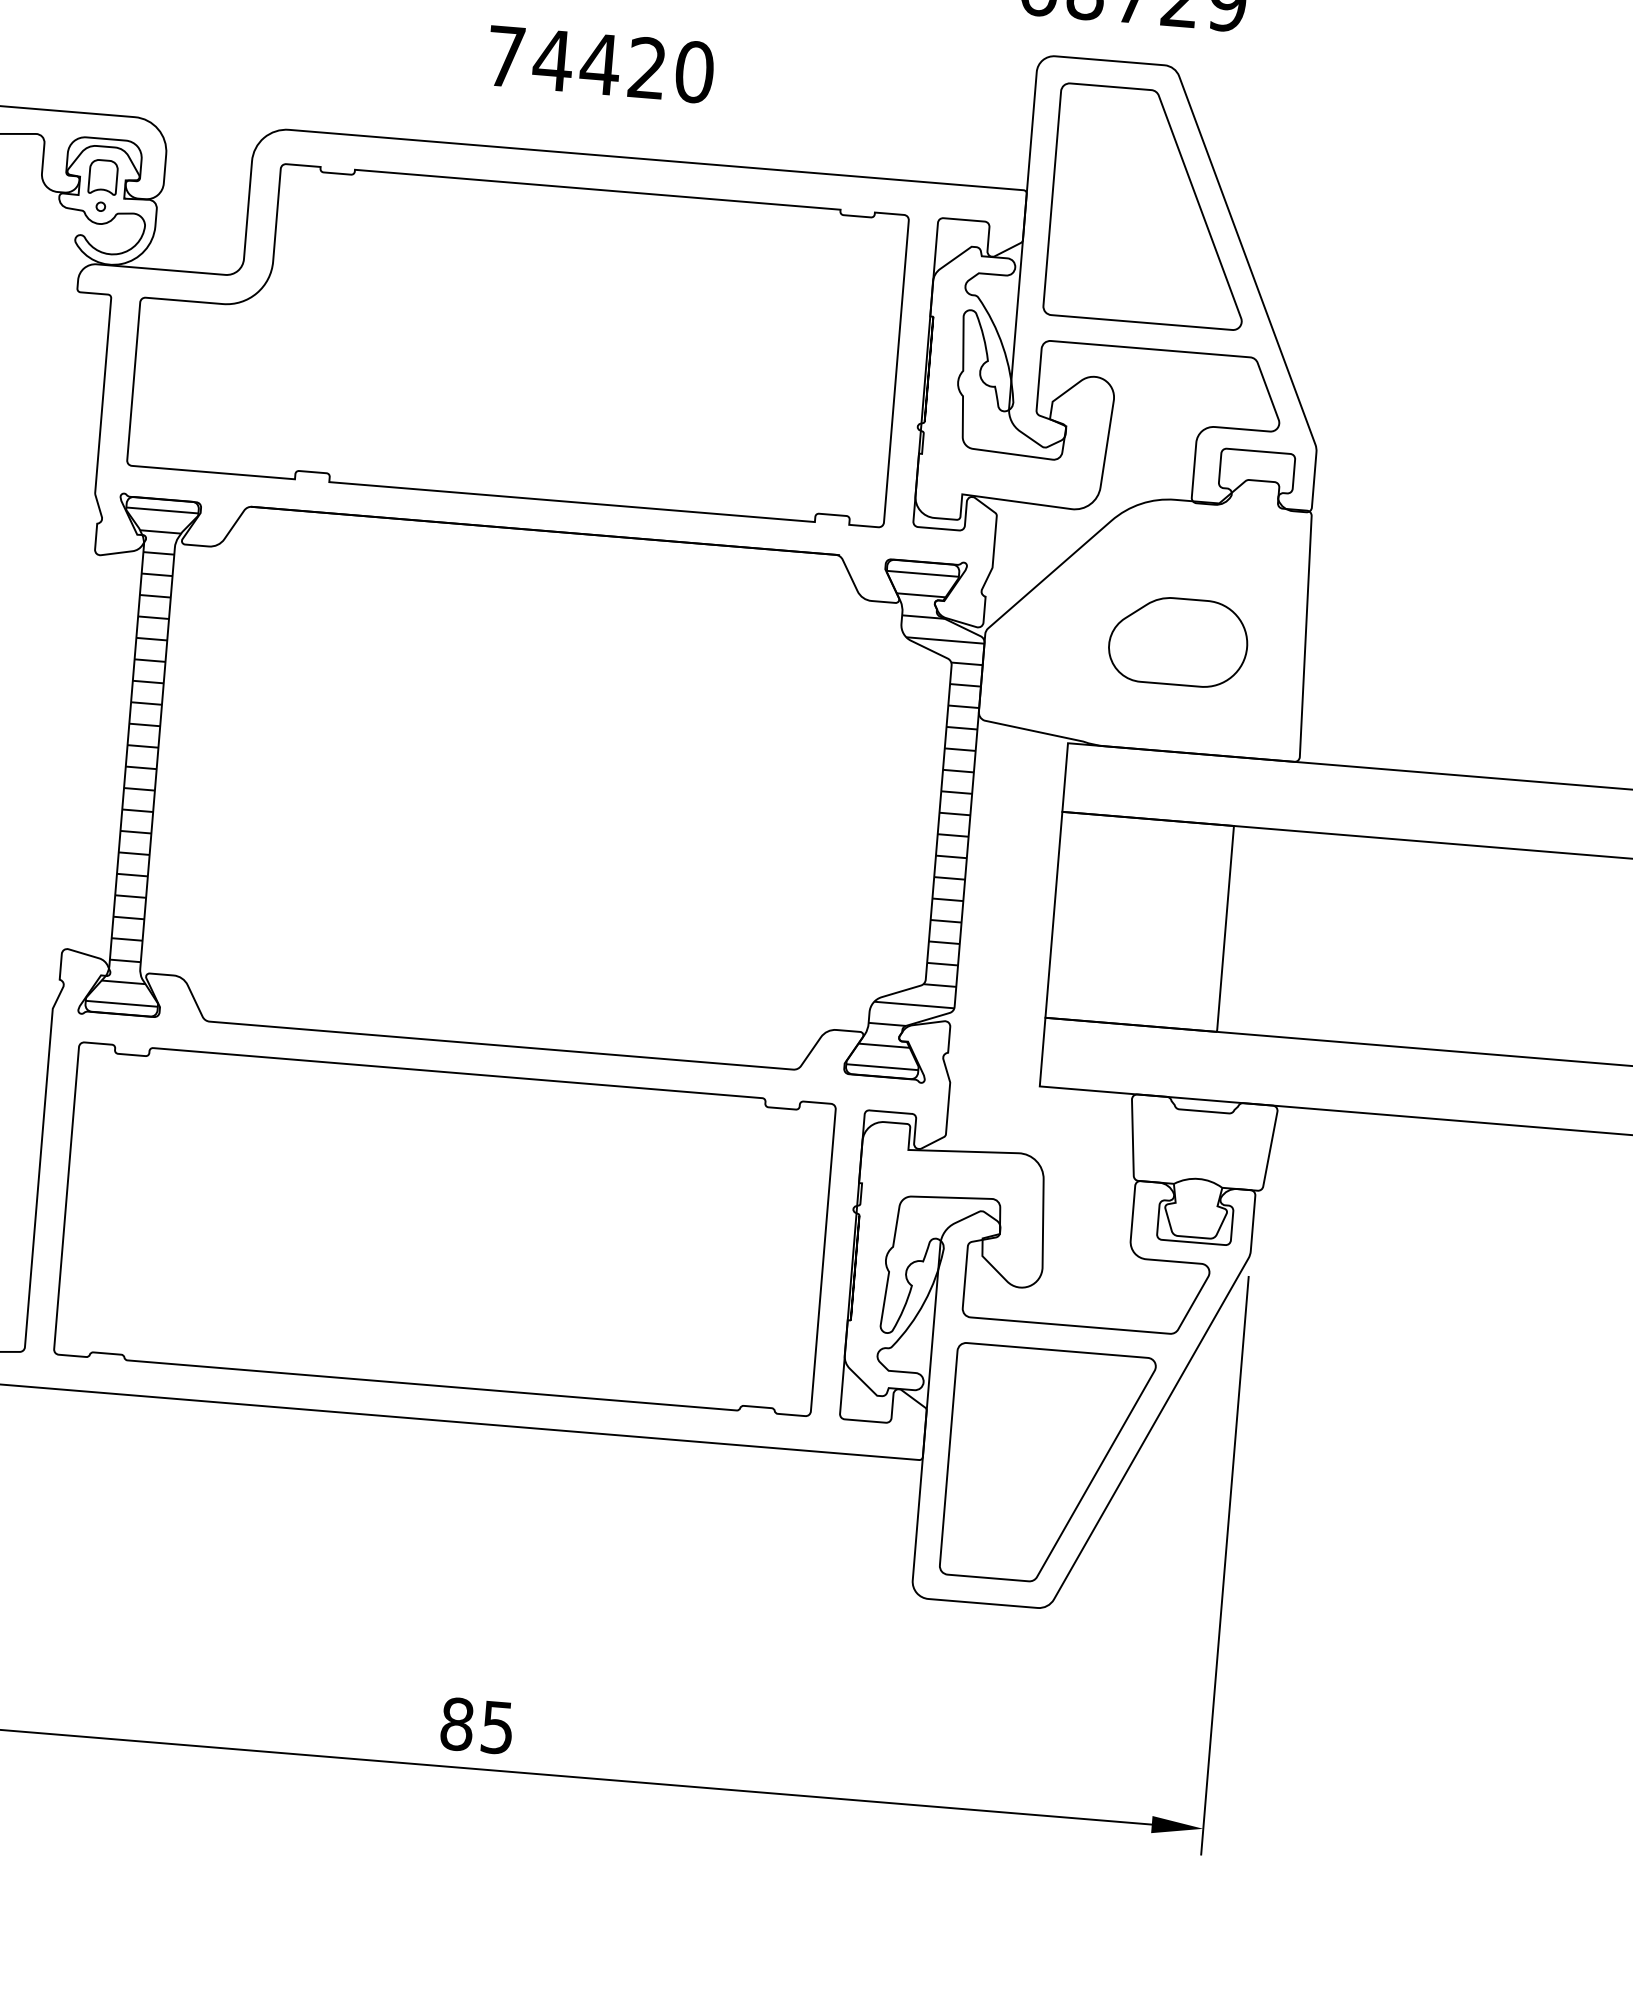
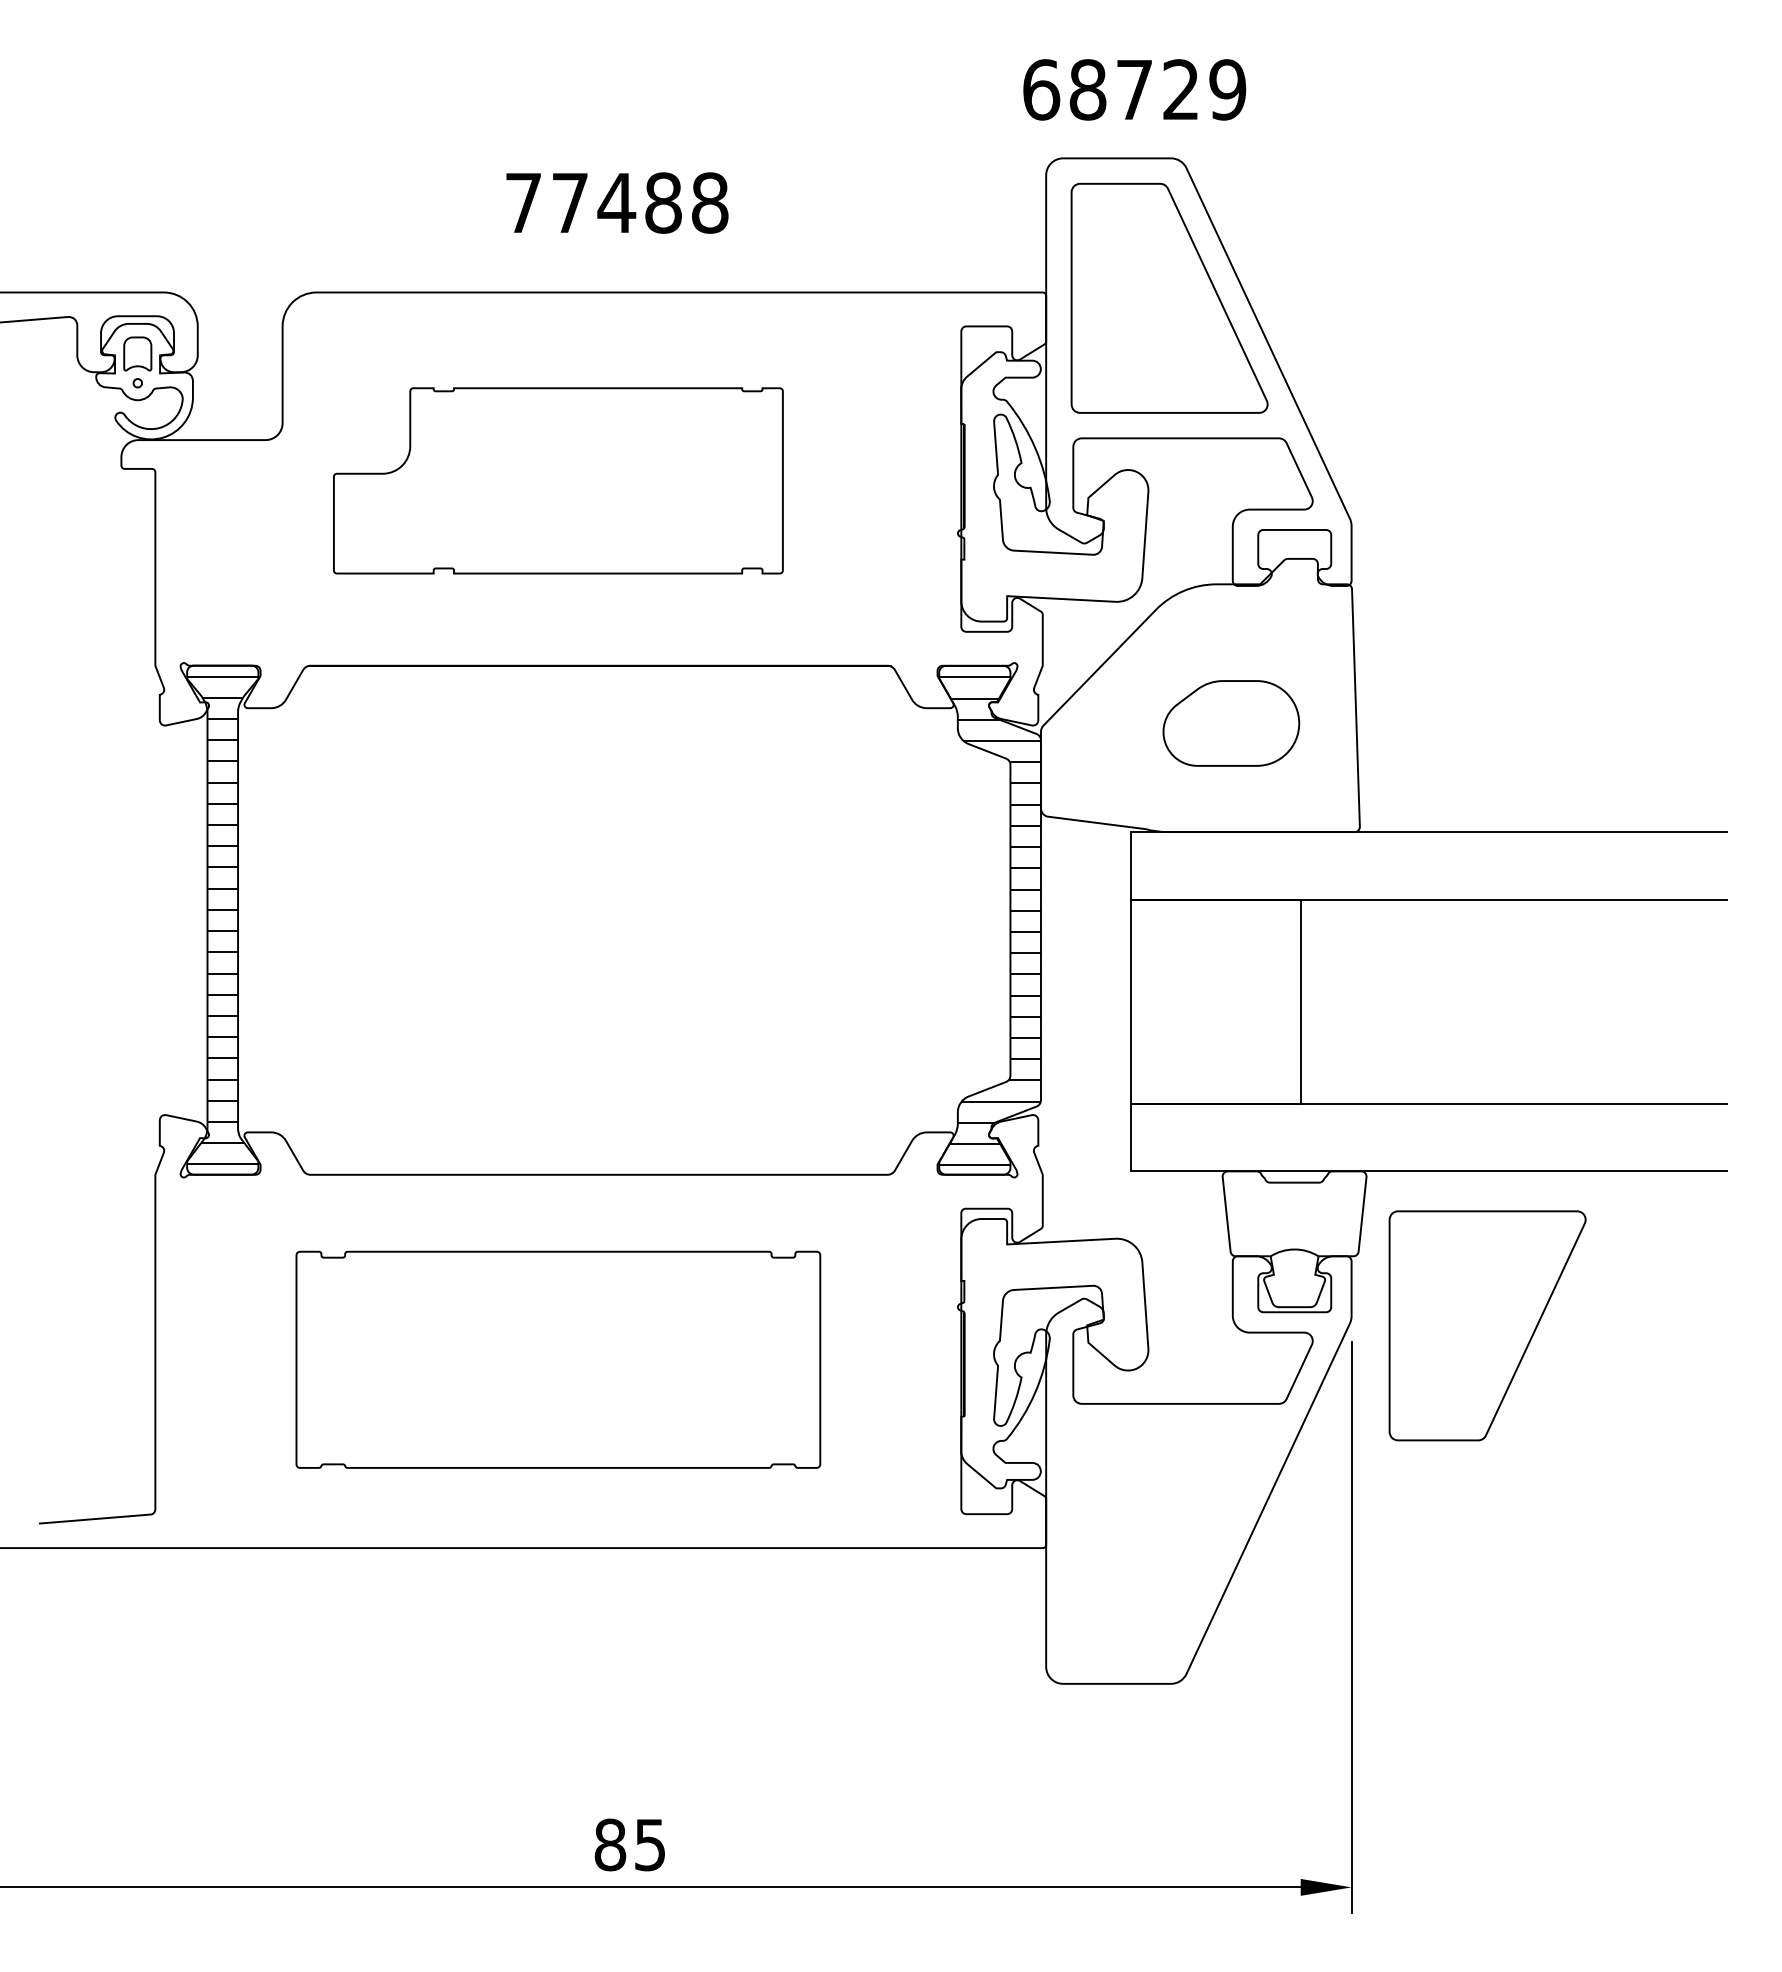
text: (623, 65) -> (639, 202), 74420 -> 77488
part: (518, 340) -> (558, 480), size x0.6
part: (445, 1229) -> (558, 1359), size x0.7
part: (1047, 1465) -> (1487, 1325), moved

